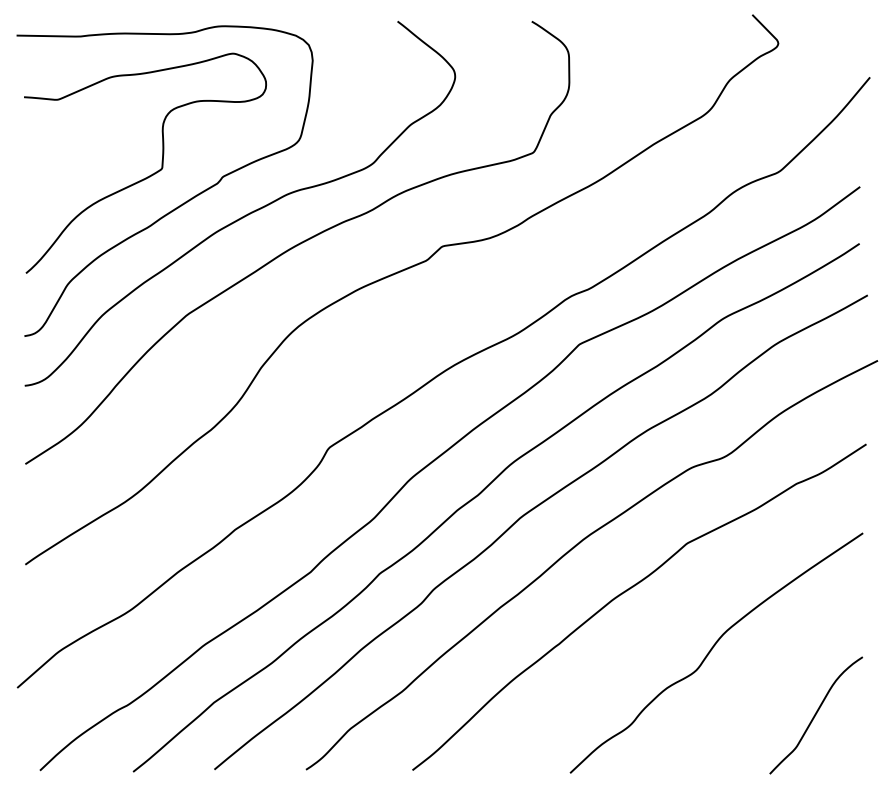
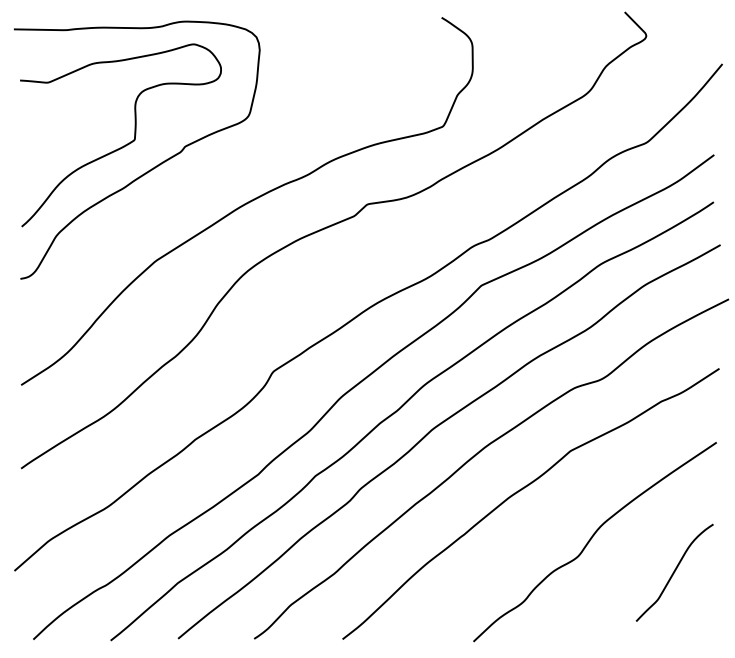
curve: (246, 214) -> (204, 177), removed
curve: (815, 715) -> (674, 572), moved

